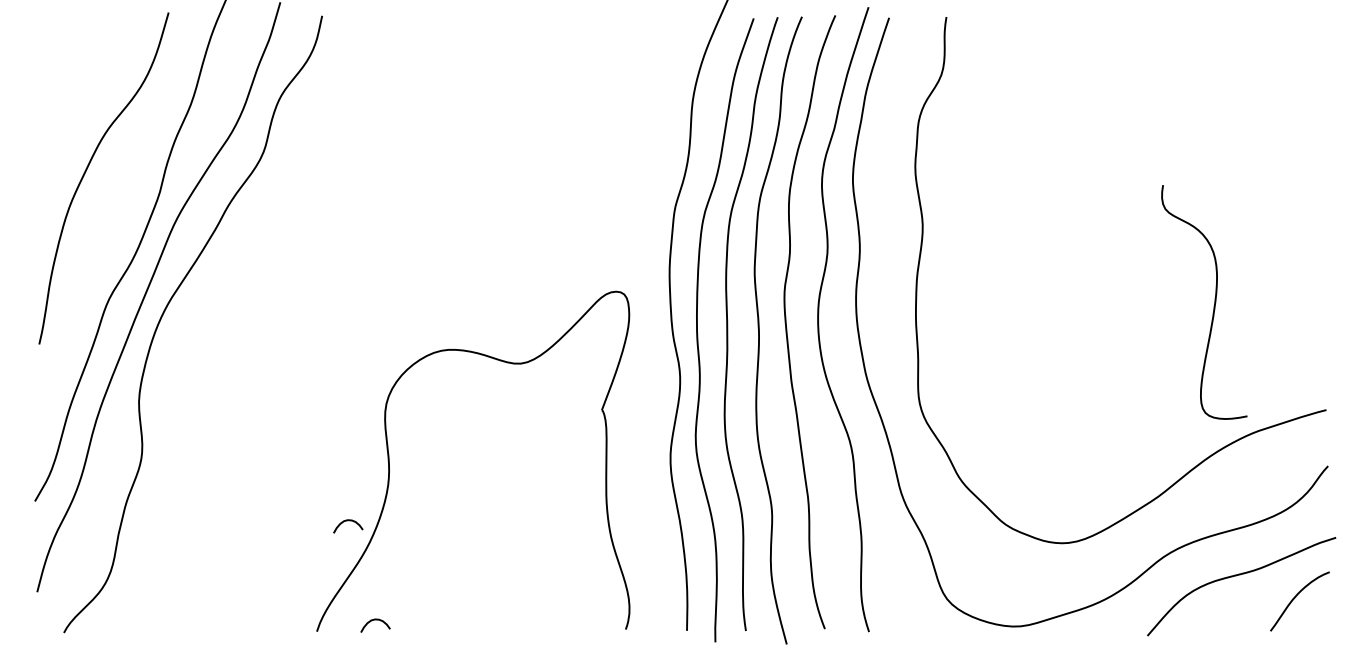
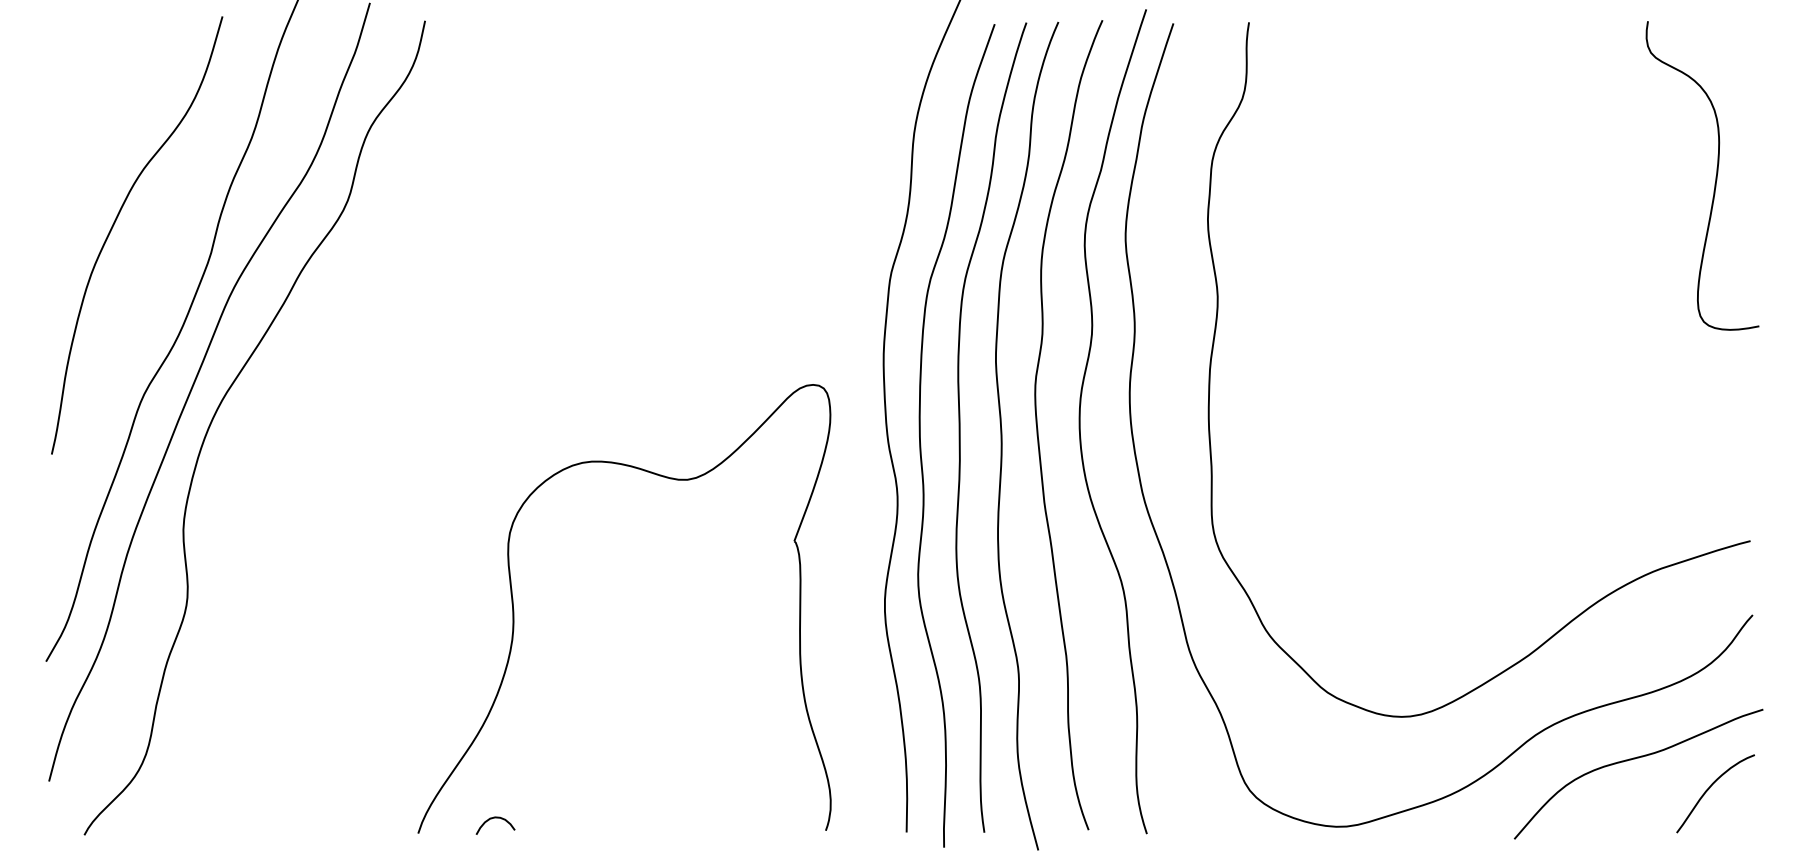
curve: (1214, 302) -> (1715, 176), moved
curve: (348, 521) -> (459, 687), removed

